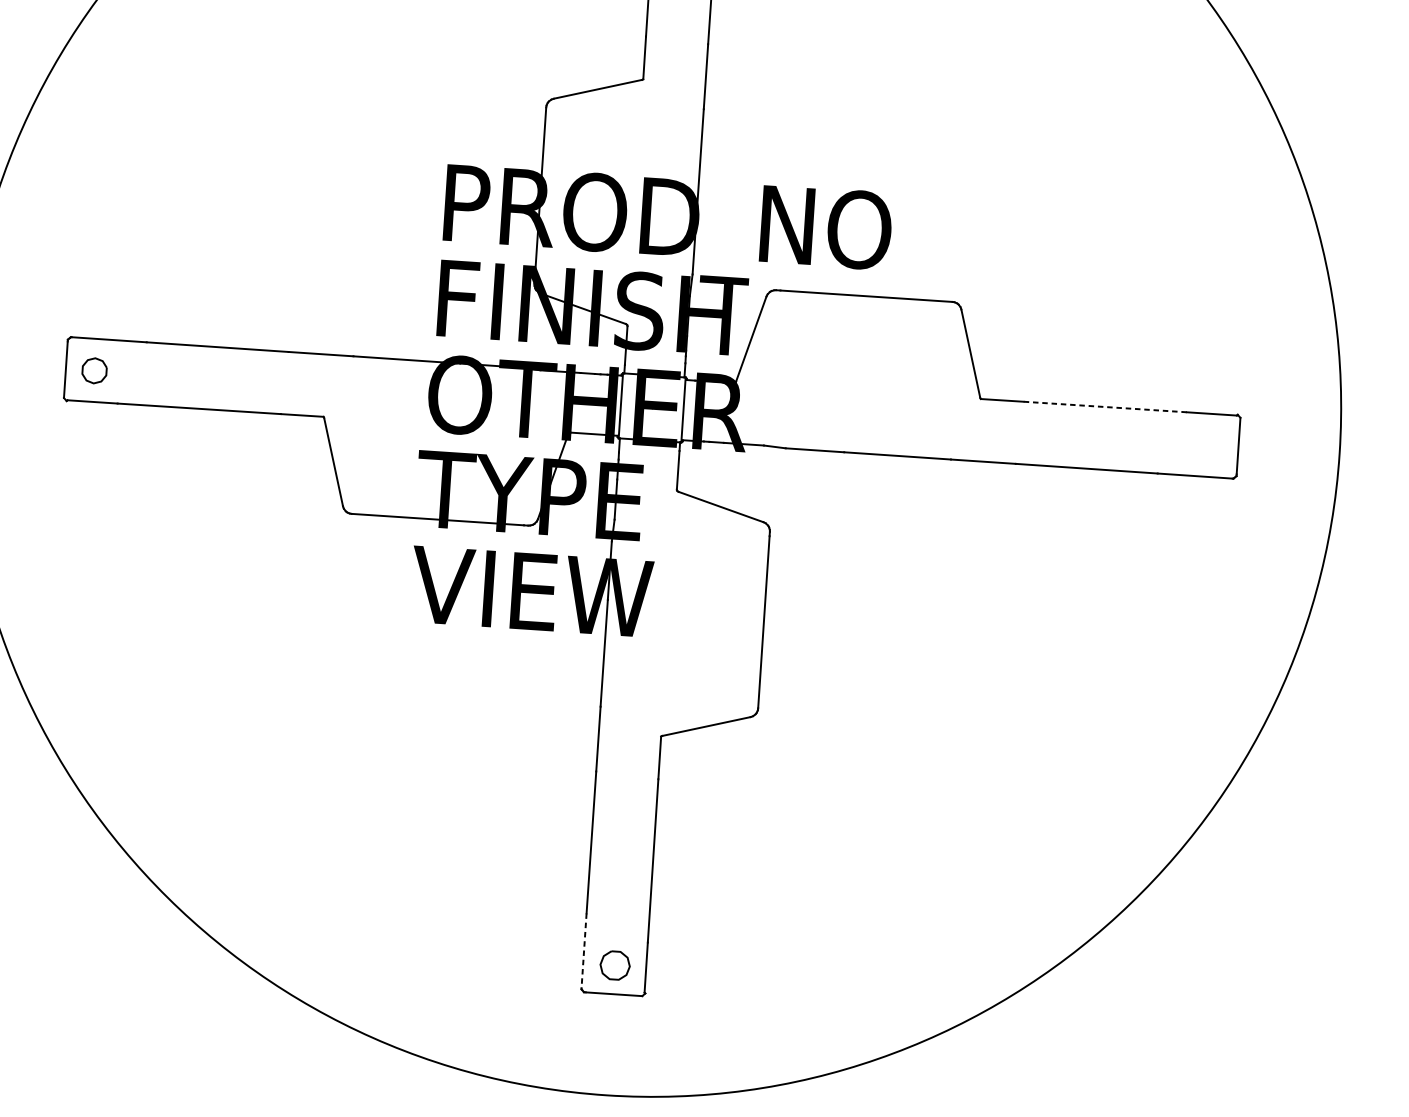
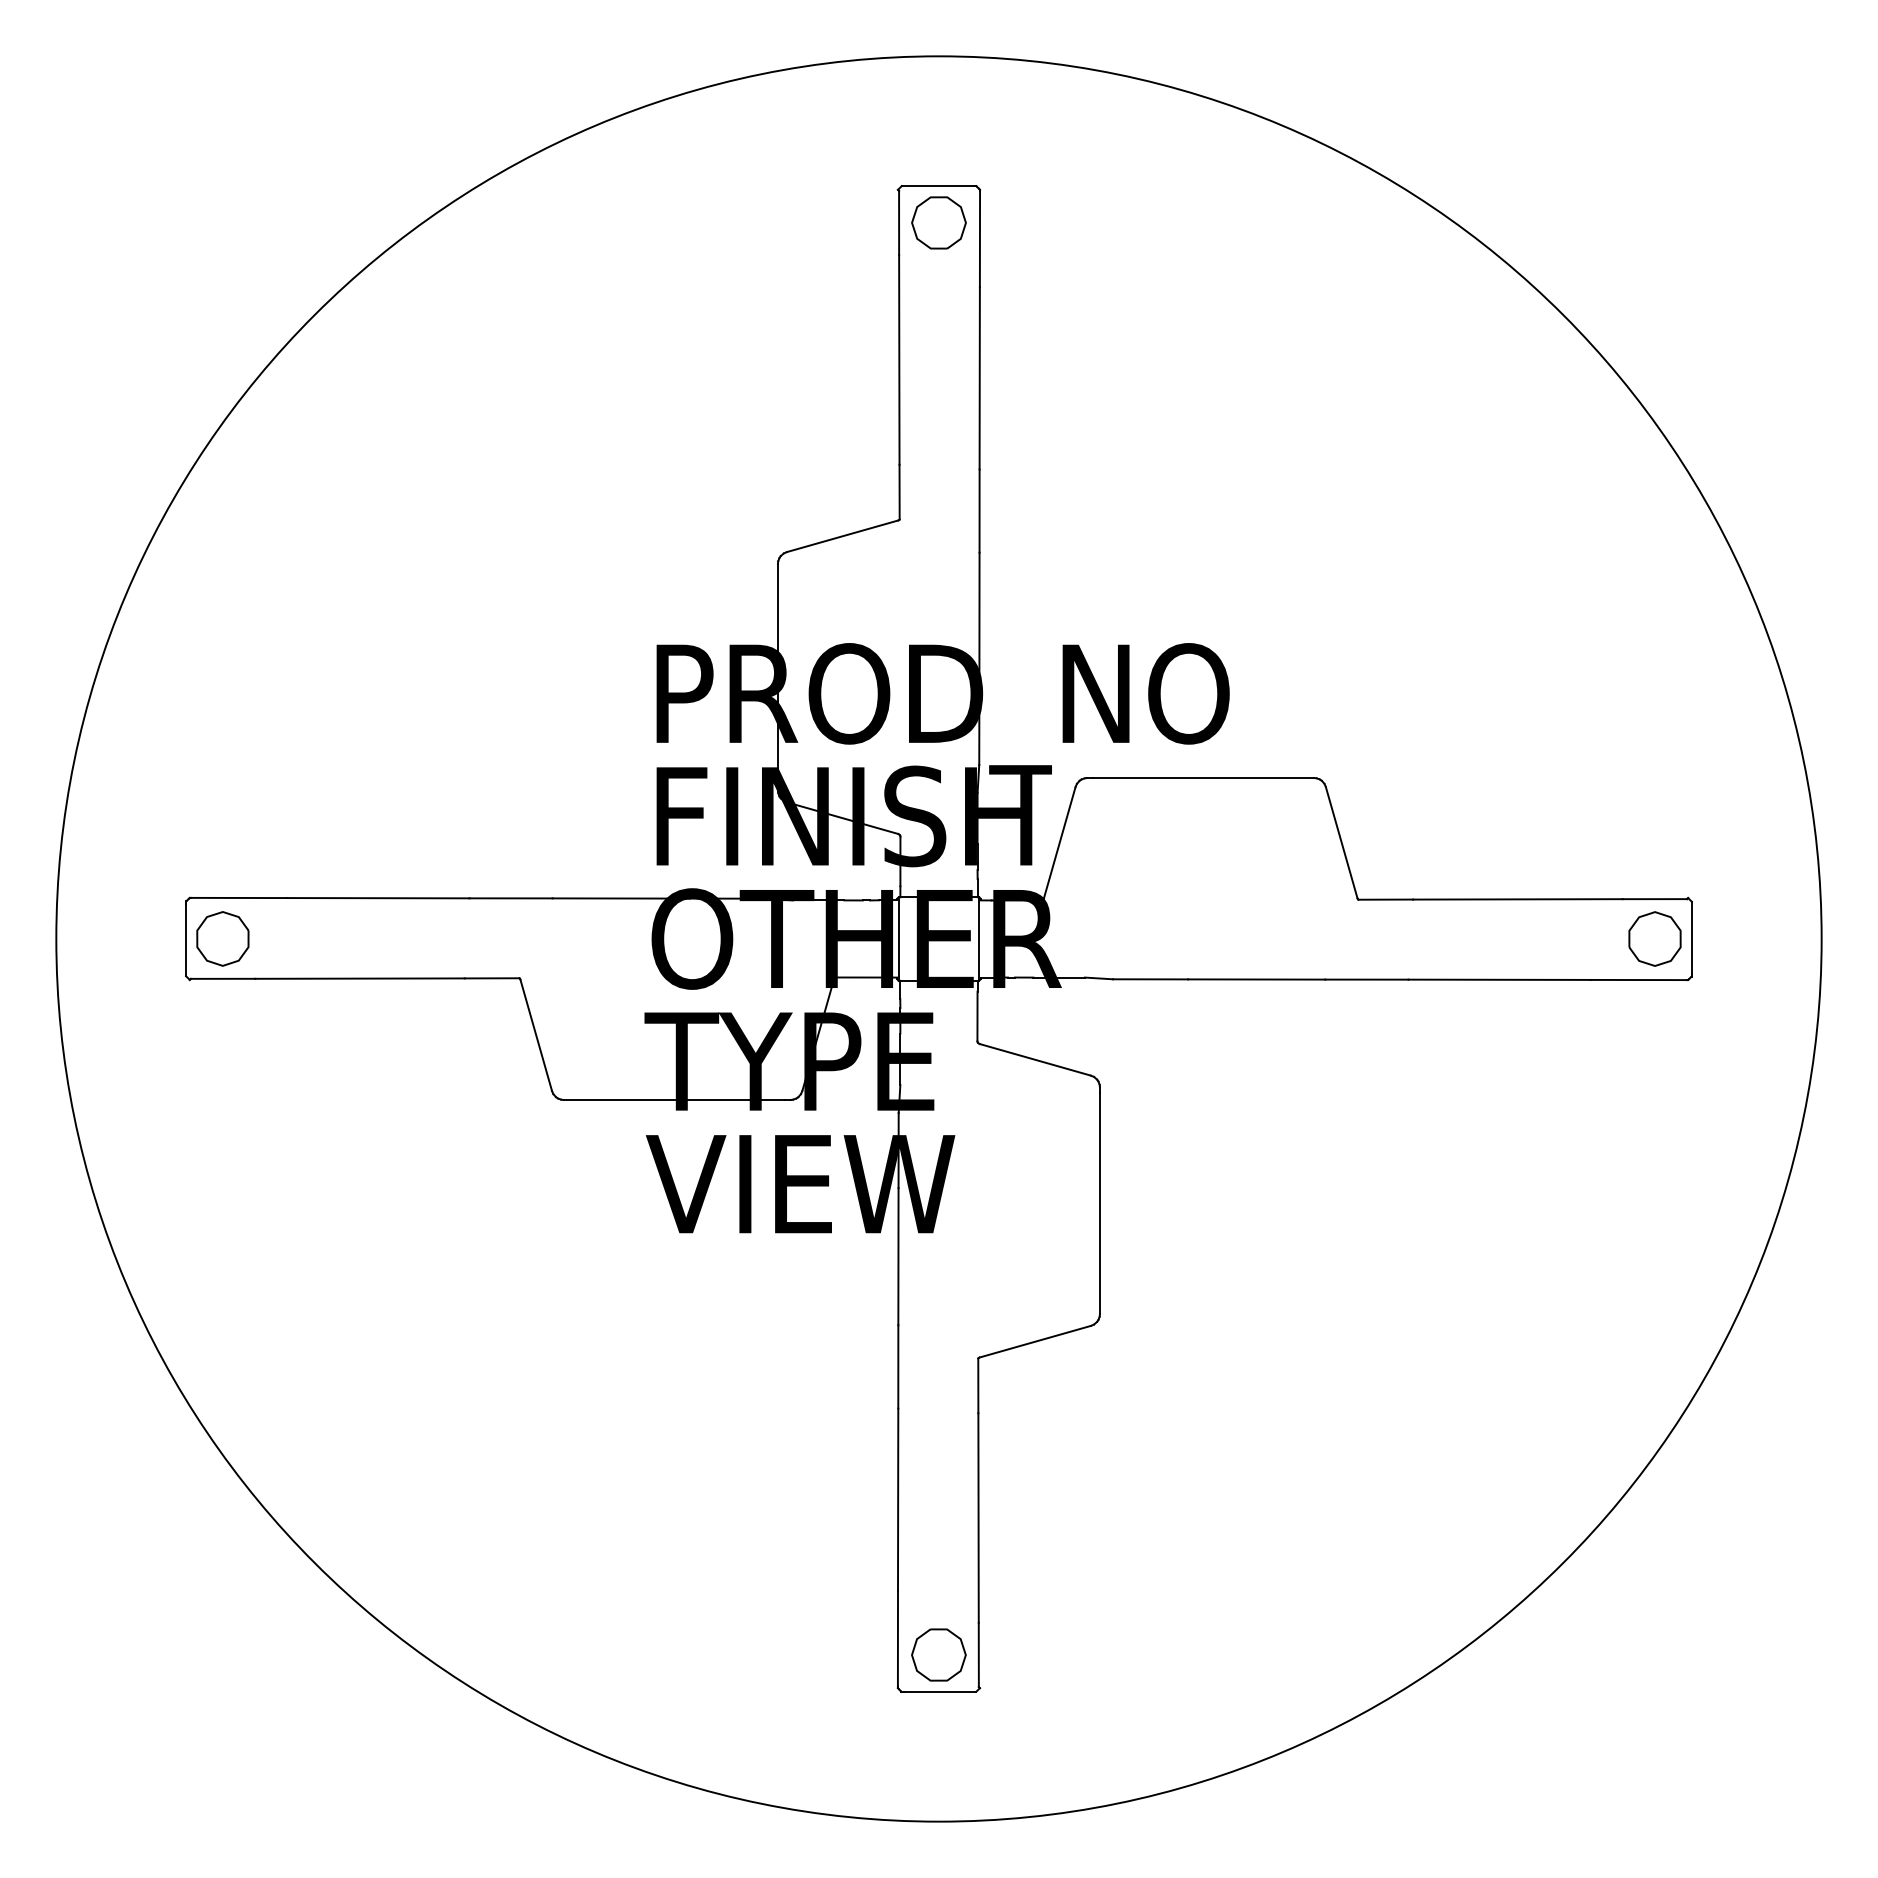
part: (94, 370) -> (222, 938), size x1.67
line: (1104, 407) -> (1517, 899), dashed -> solid
part: (1209, 444) -> (1654, 938), added
line: (583, 951) -> (897, 1639), dashed -> solid
part: (614, 965) -> (938, 1654), size x1.43

